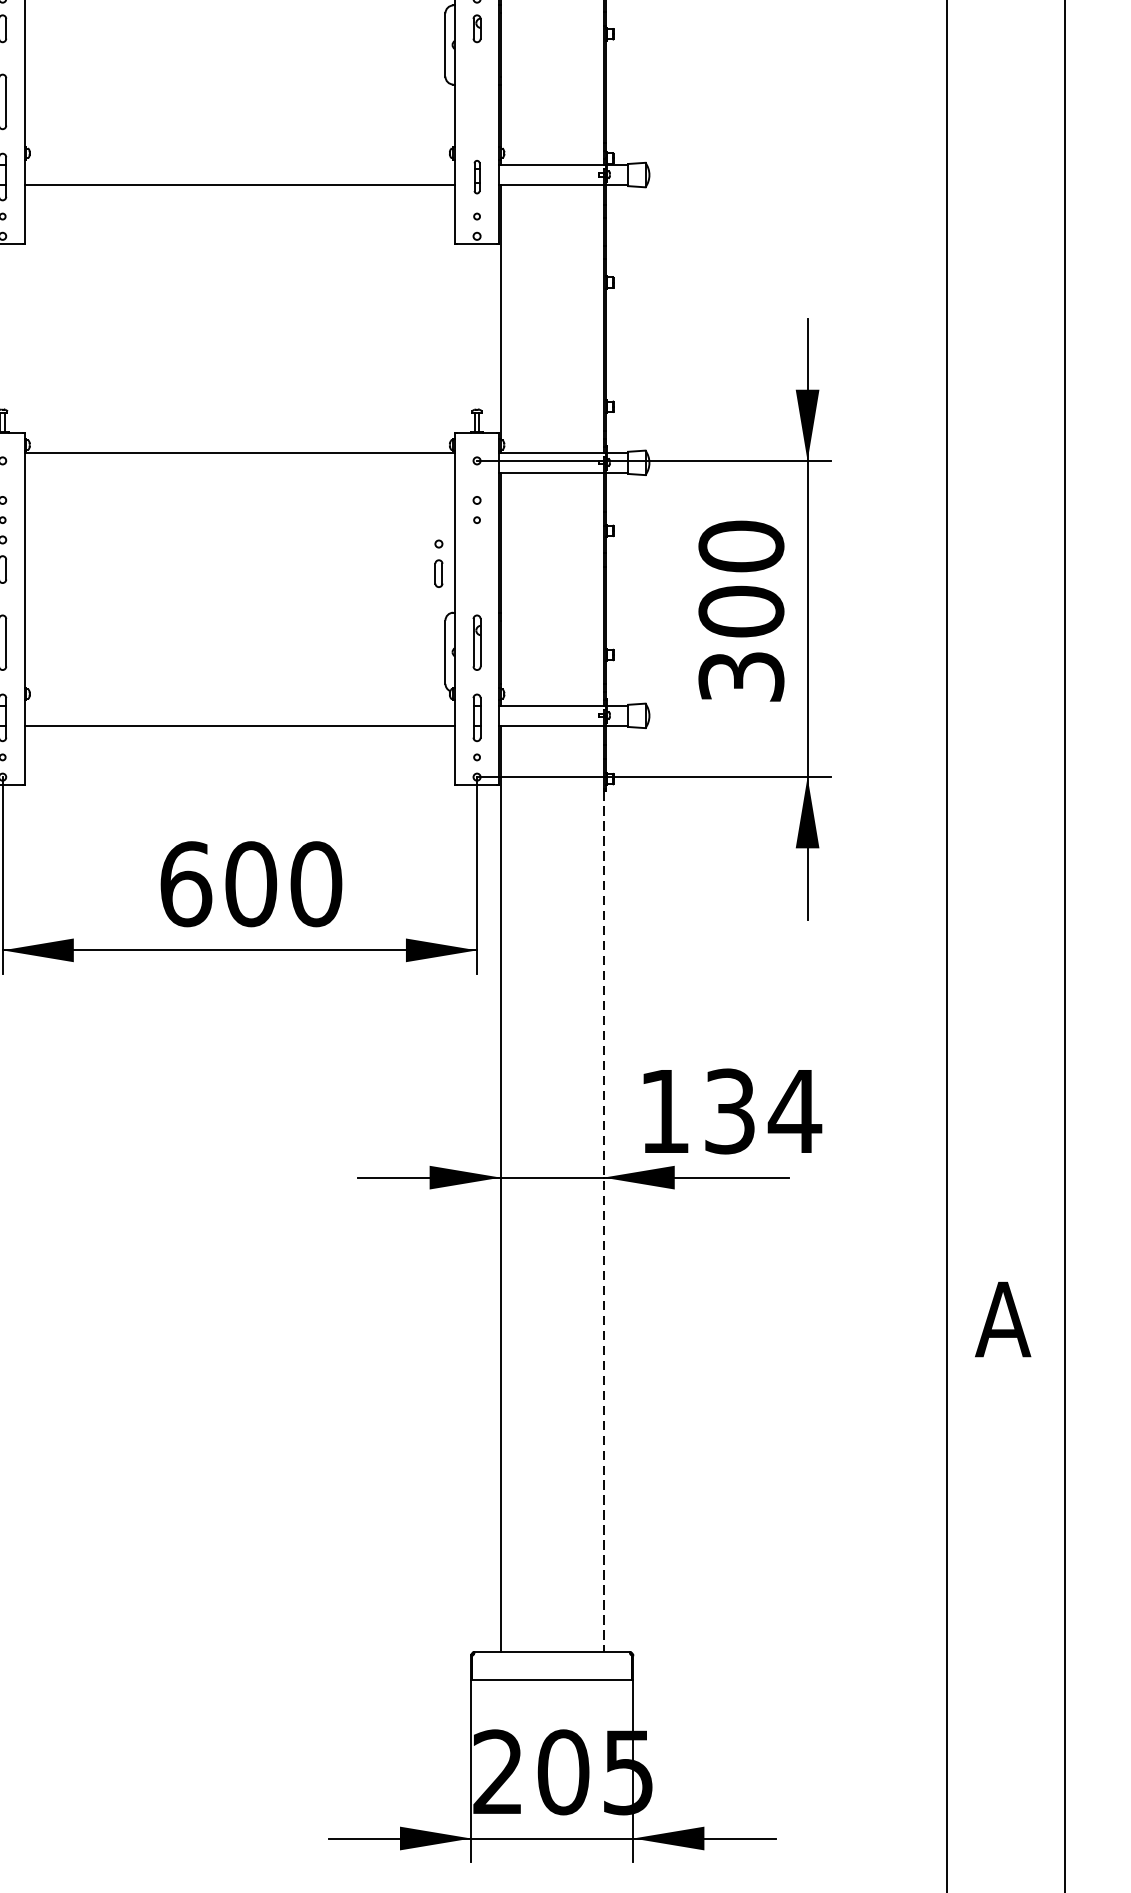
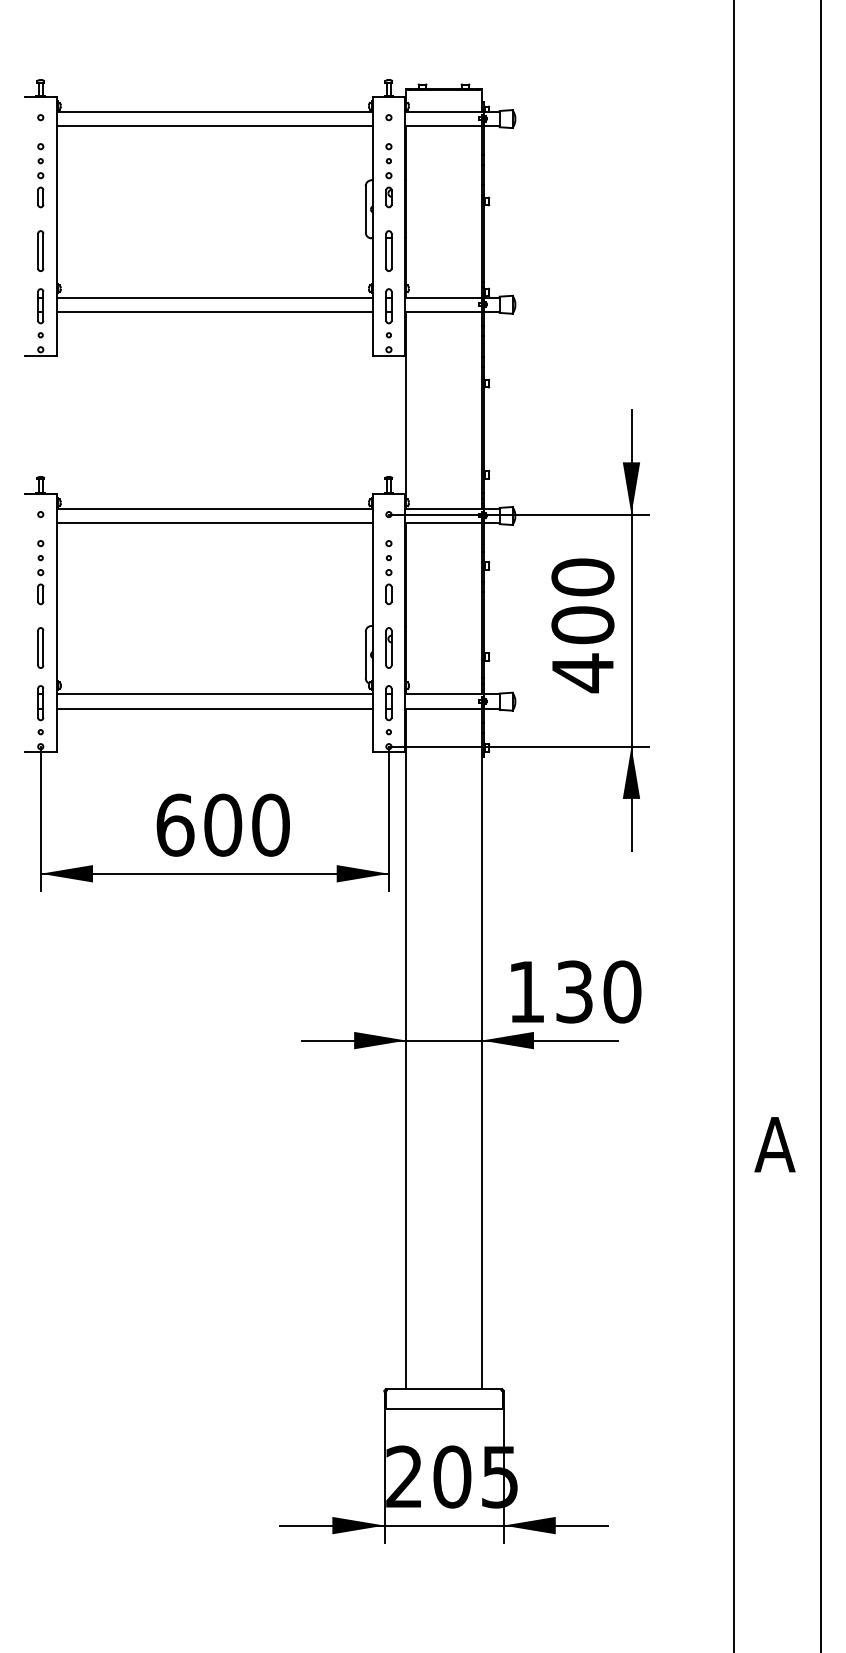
part: (476, 101) -> (388, 250), added
line: (239, 165) -> (214, 297), added
part: (476, 177) -> (388, 306), size x1.43
line: (239, 473) -> (214, 523), added
part: (438, 564) -> (388, 587), moved
text: (740, 677) -> (582, 673), 300 -> 400
line: (239, 706) -> (214, 694), added
text: (795, 1110) -> (622, 991), 134 -> 130
line: (603, 1222) -> (481, 1073), dashed -> solid

